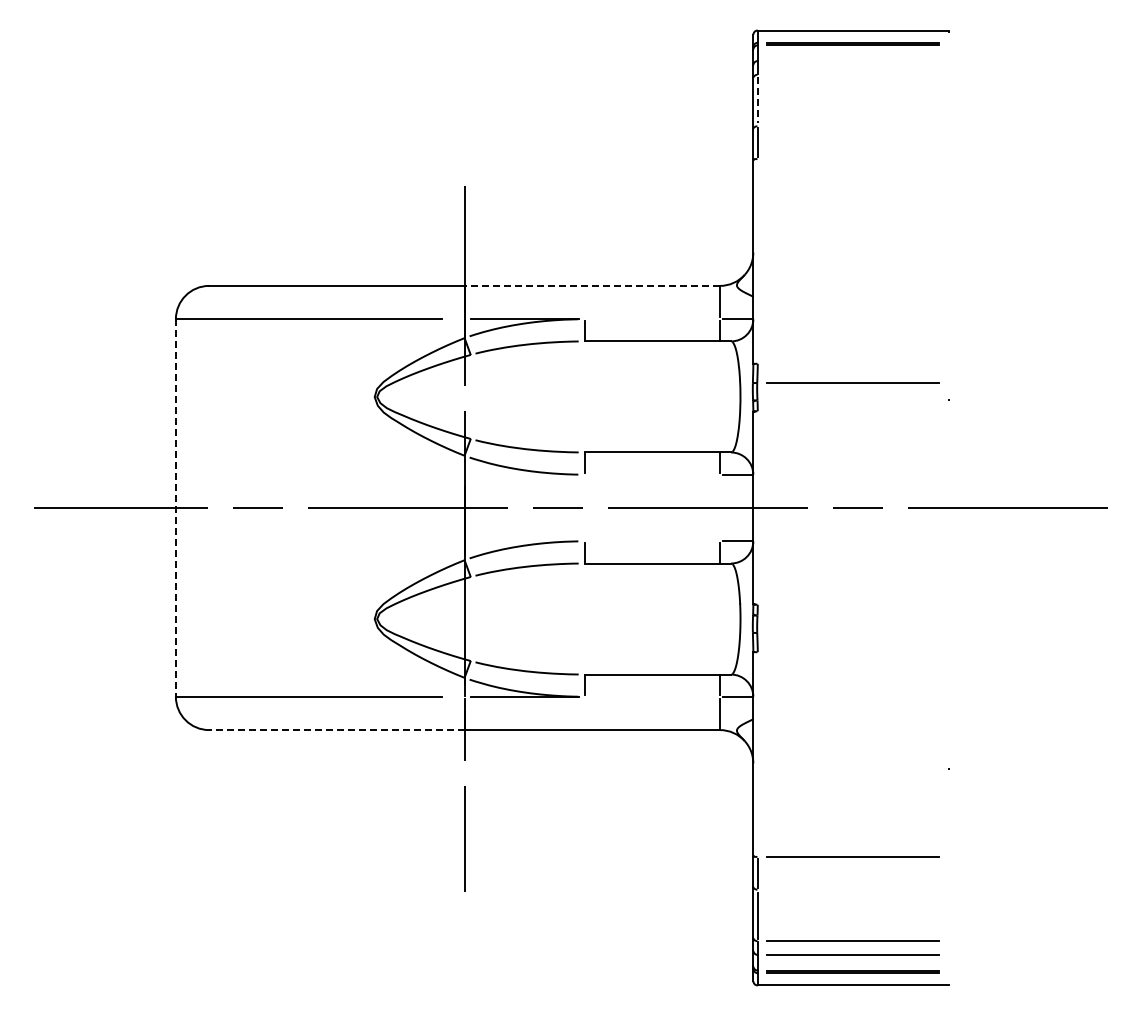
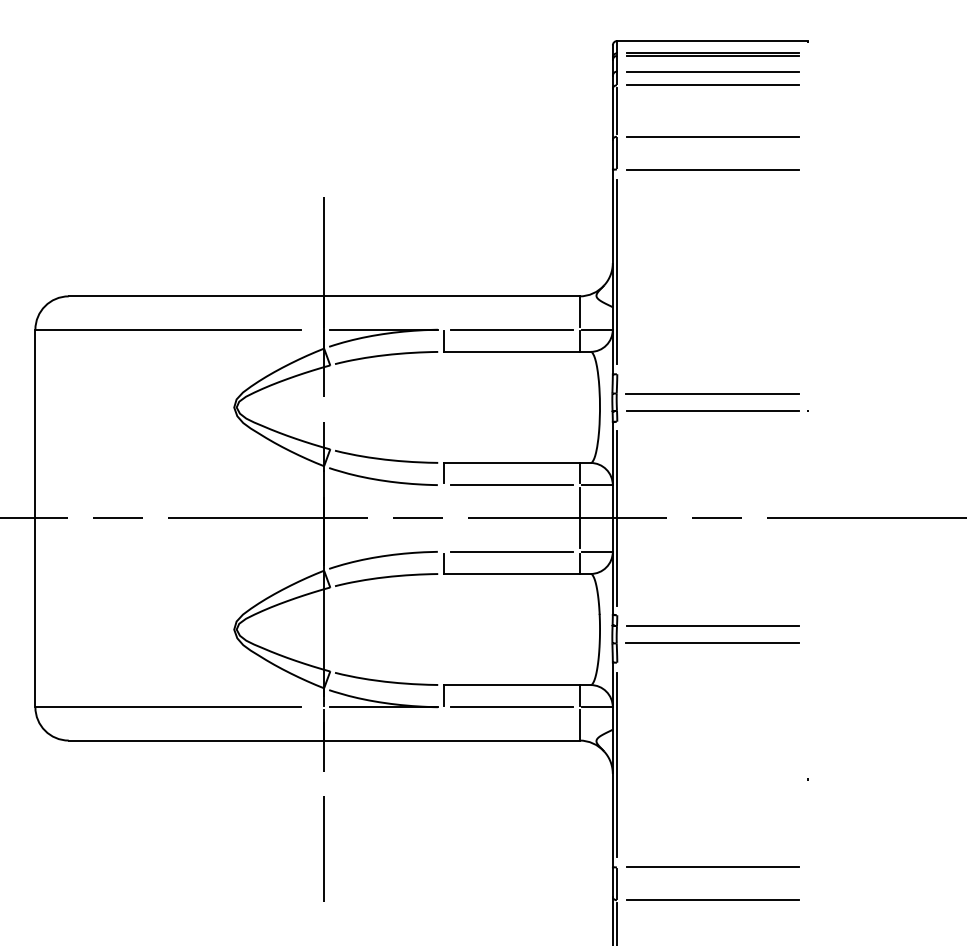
line: (853, 61) -> (713, 71), added
line: (853, 74) -> (713, 84), added
line: (757, 100) -> (617, 110), dashed -> solid
line: (853, 126) -> (713, 136), added
line: (853, 159) -> (713, 169), added
line: (757, 261) -> (617, 271), added
line: (592, 285) -> (452, 295), dashed -> solid
line: (652, 319) -> (512, 329), added
line: (853, 400) -> (713, 410), added
line: (652, 474) -> (512, 484), added
line: (175, 507) -> (35, 517), dashed -> solid
line: (720, 507) -> (580, 517), added
line: (757, 507) -> (617, 517), added
line: (652, 541) -> (512, 551), added
line: (853, 615) -> (713, 625), added
line: (852, 632) -> (712, 642), added
line: (652, 696) -> (512, 706), added
line: (336, 730) -> (196, 740), dashed -> solid
line: (757, 754) -> (617, 764), added
line: (852, 889) -> (712, 899), added

